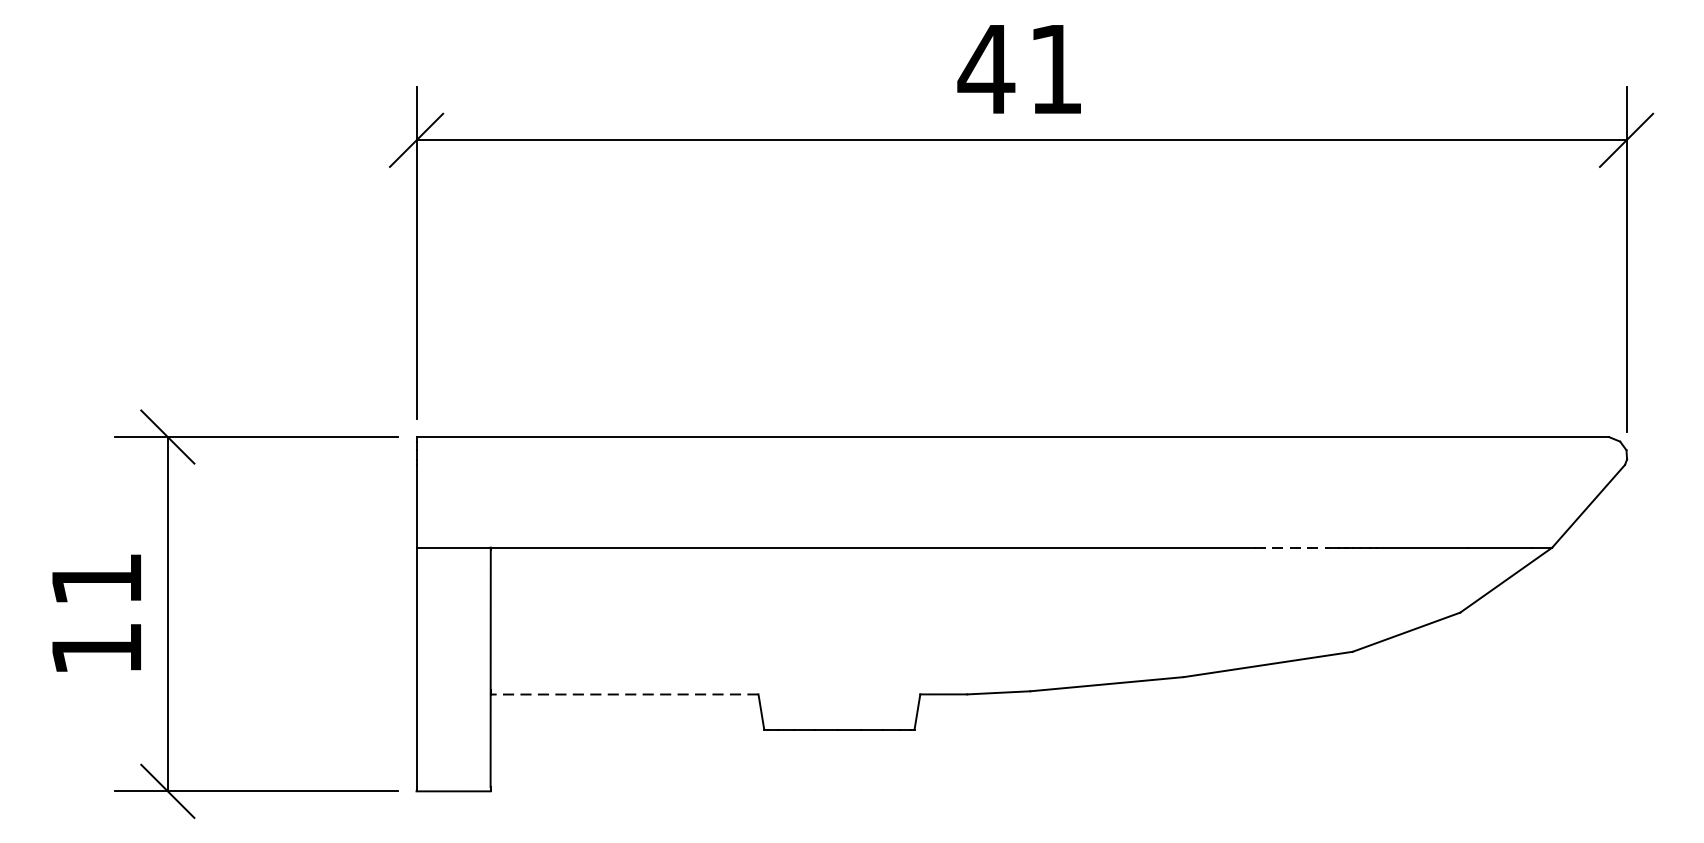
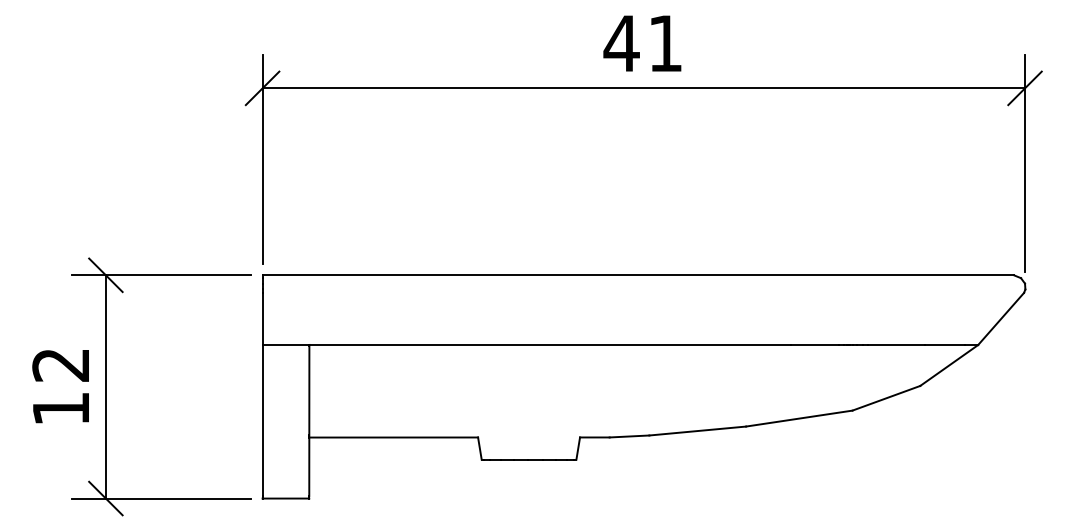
line: (1293, 548) -> (815, 345), dashed -> solid
text: (95, 580) -> (60, 365), 11 -> 12
line: (624, 694) -> (393, 437), dashed -> solid

